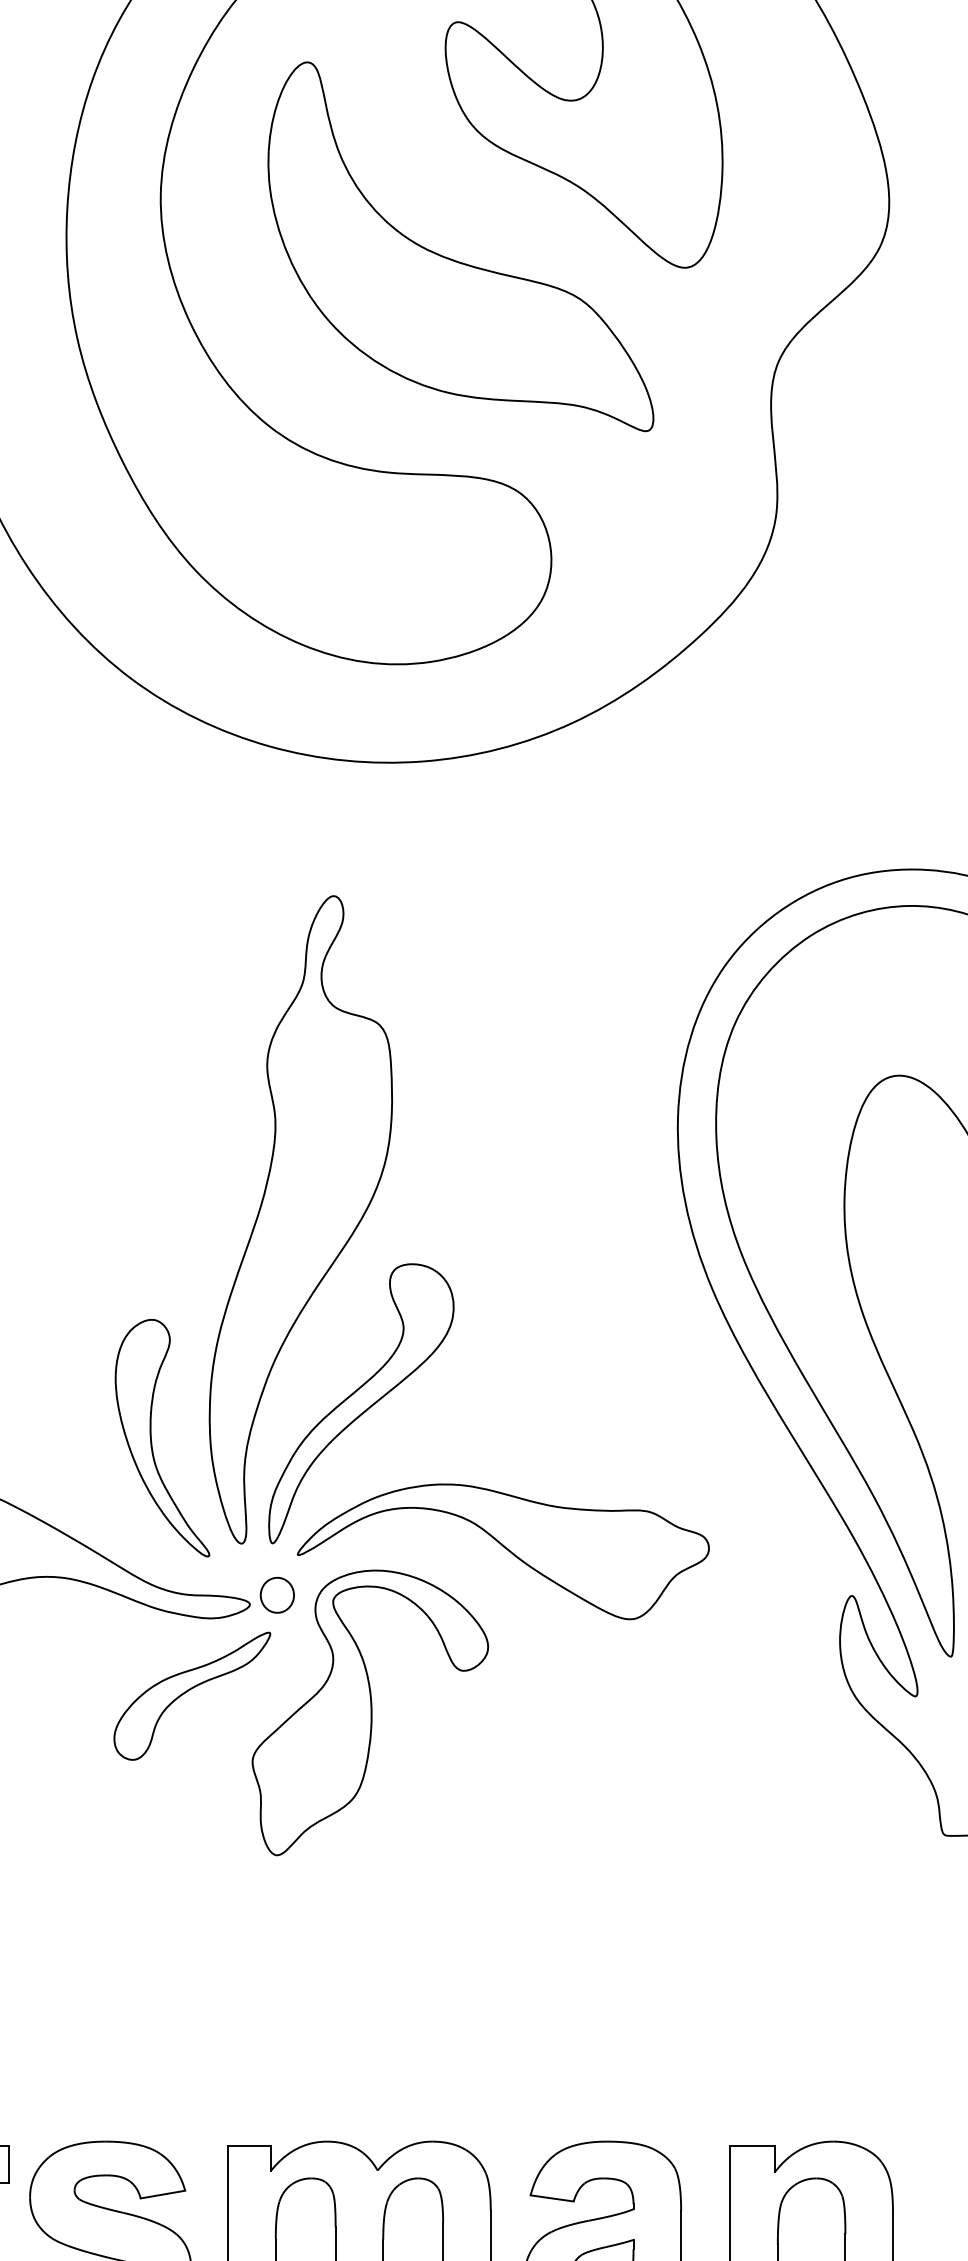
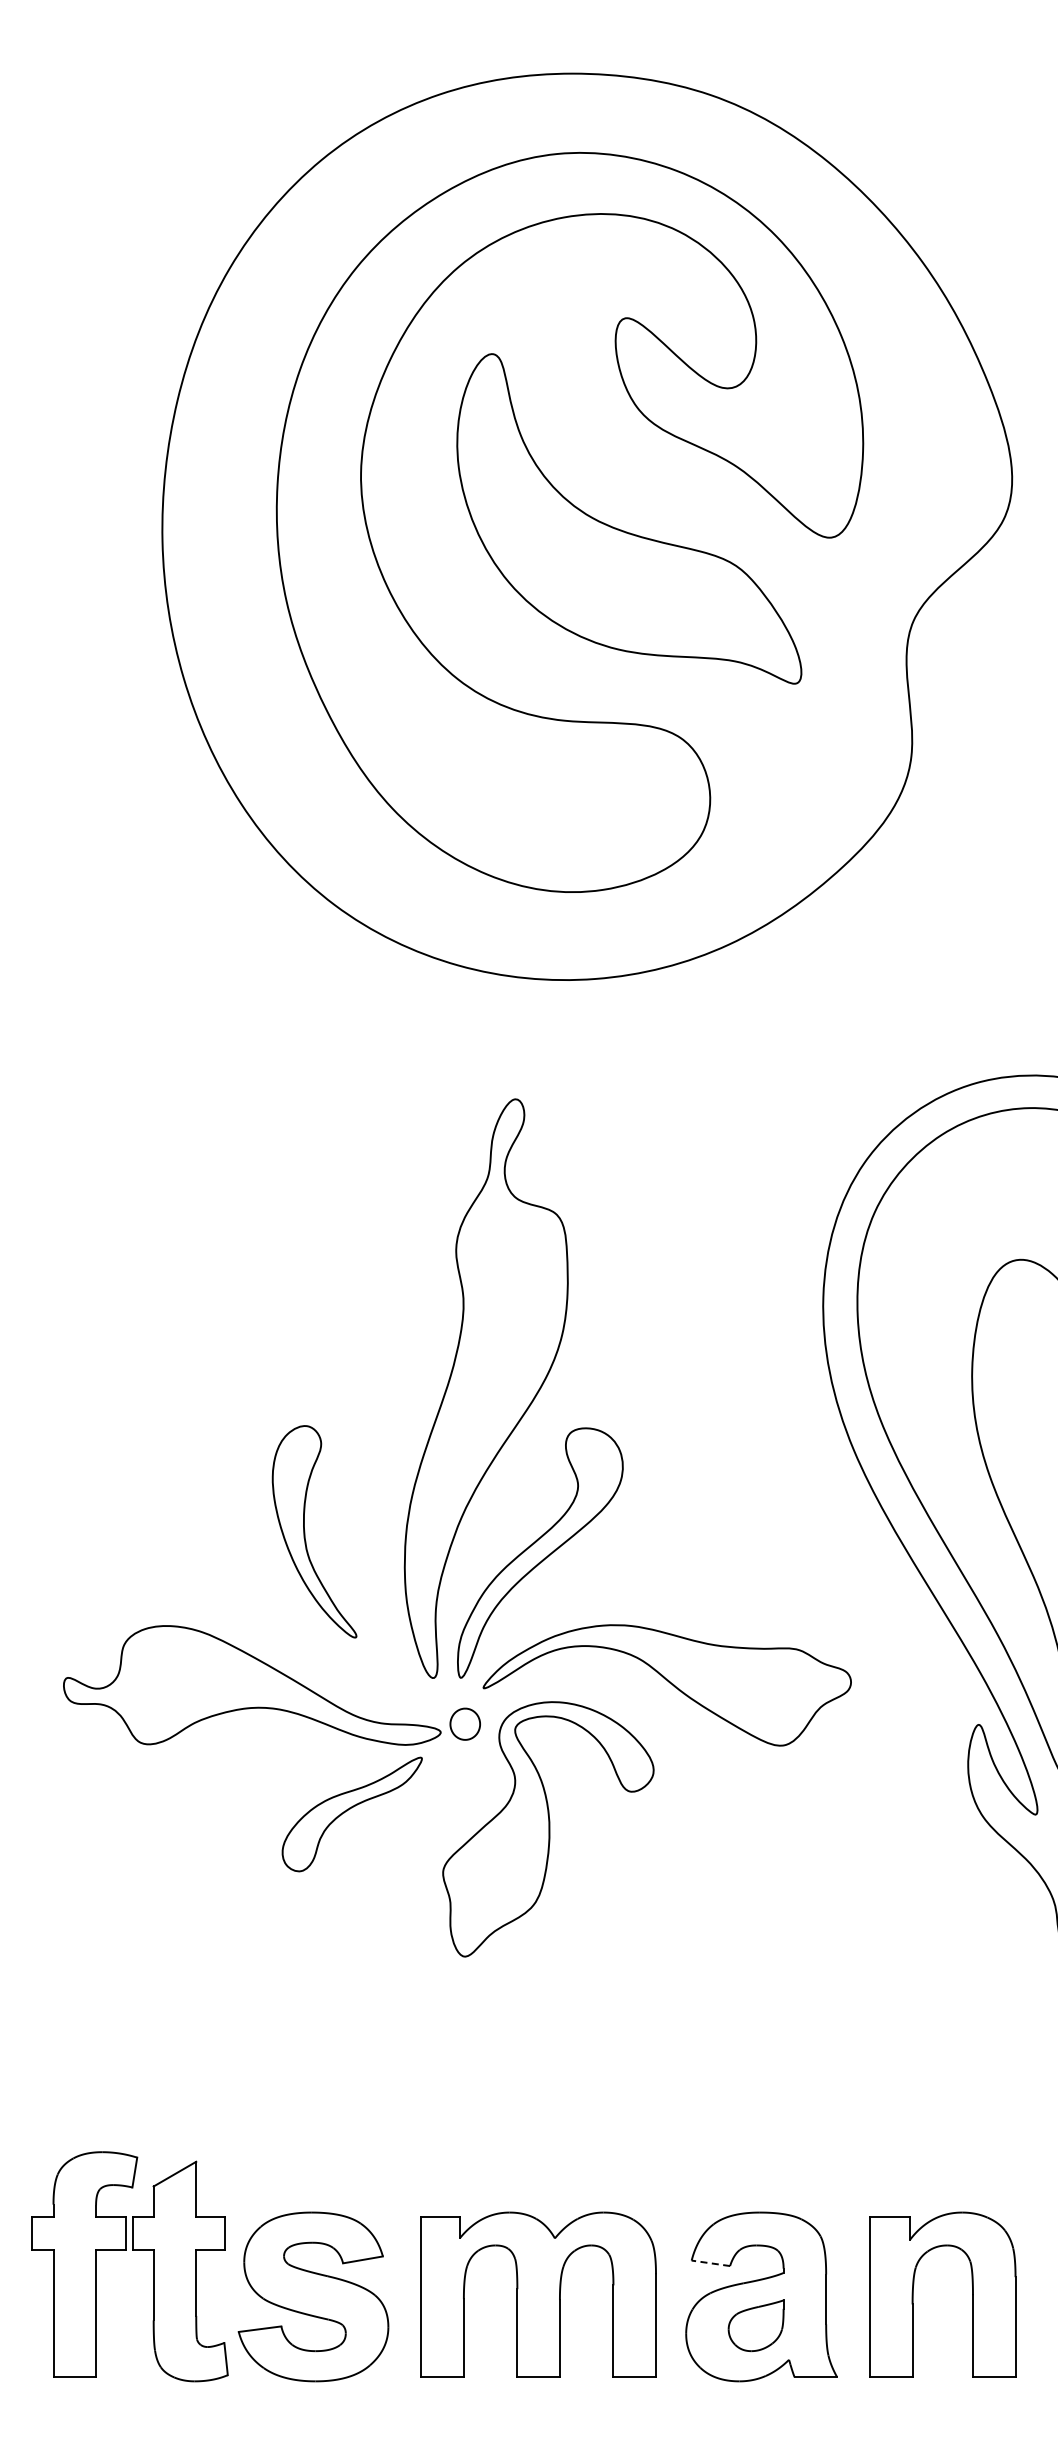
part: (152, 1437) -> (305, 1531), moved
part: (191, 1696) -> (351, 1814), moved
line: (551, 2198) -> (710, 2263), solid -> dashed

